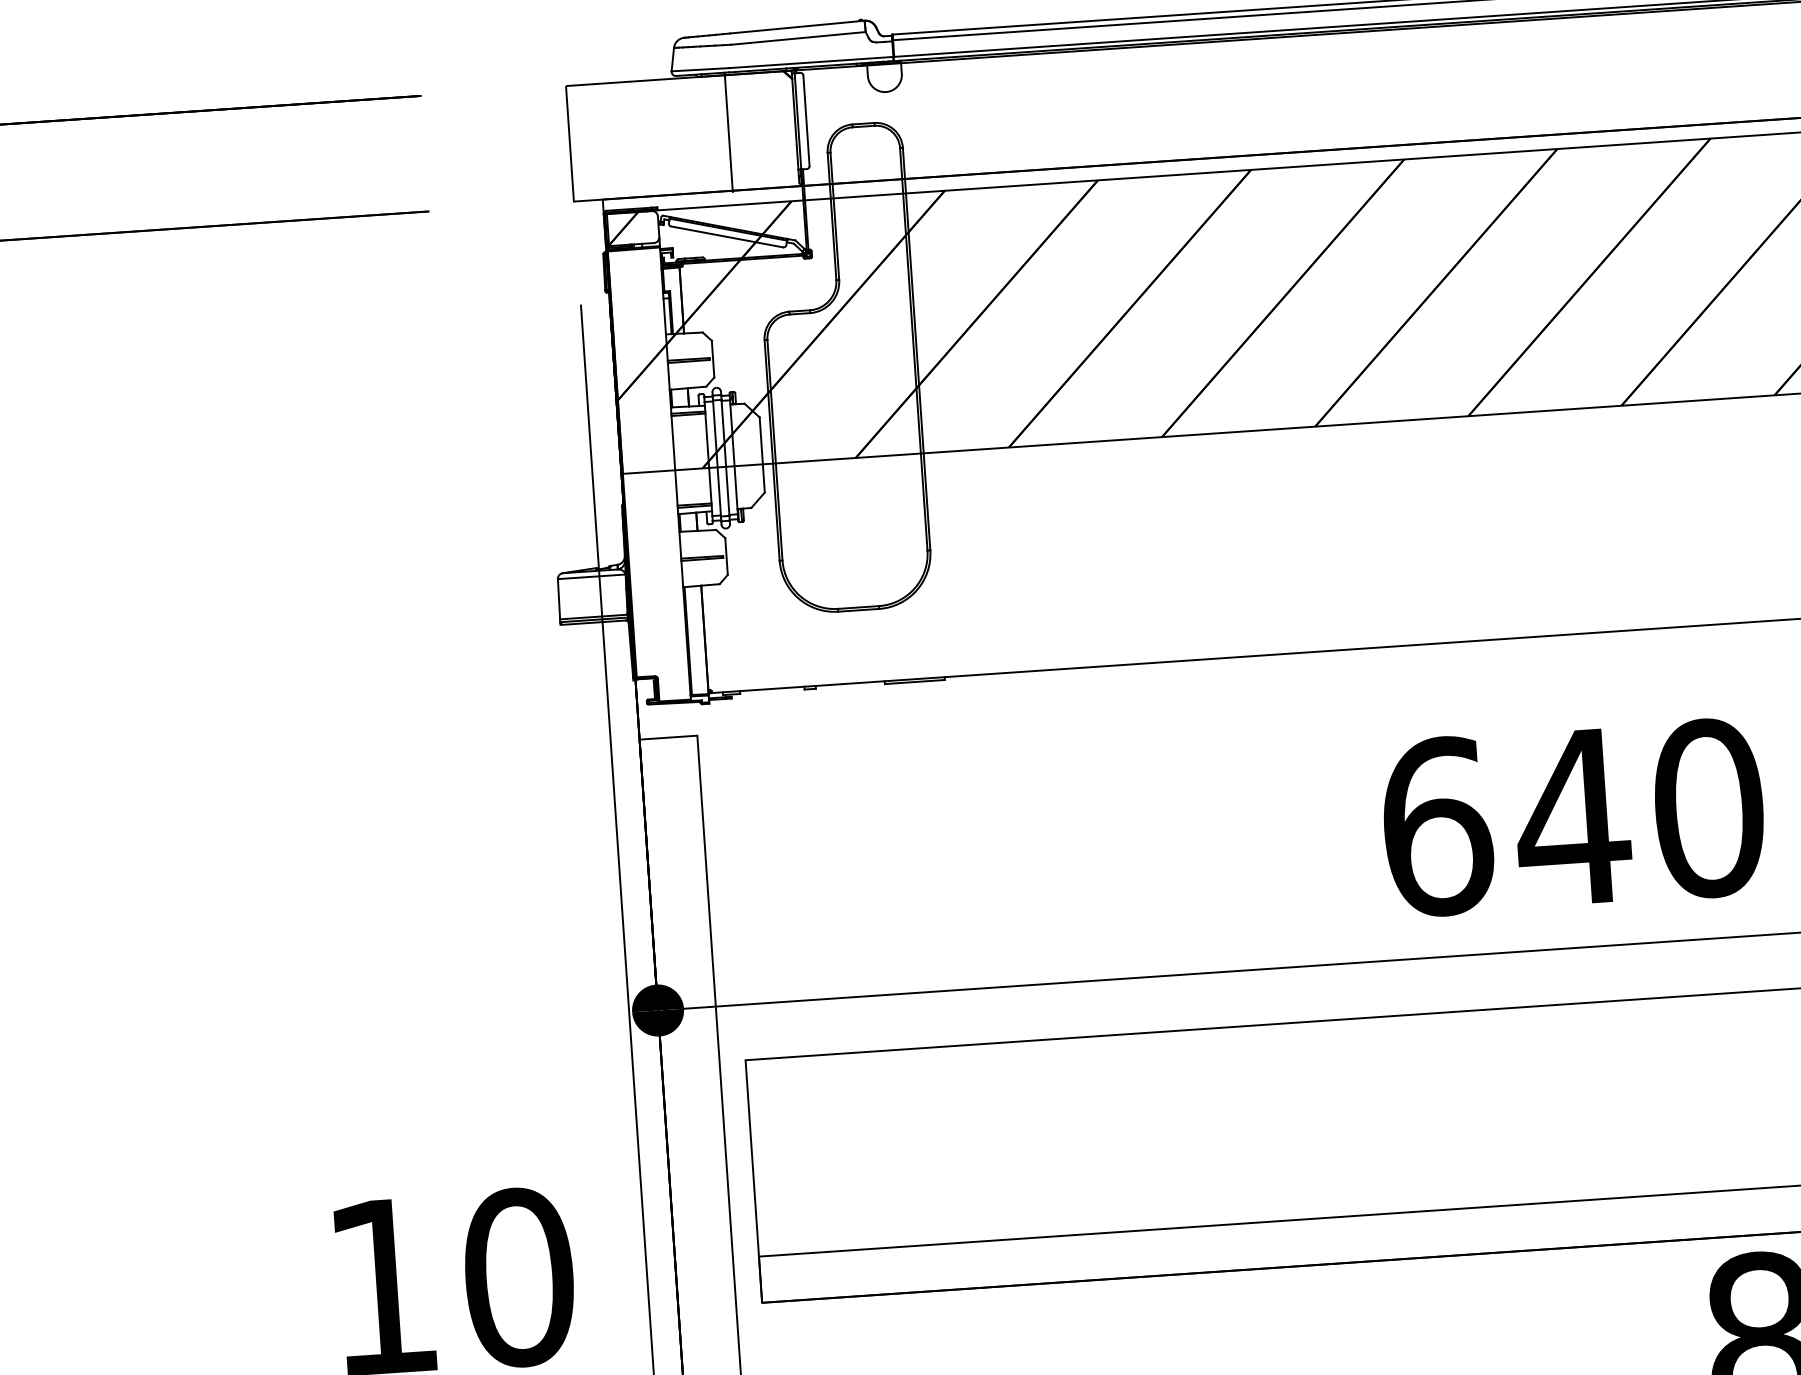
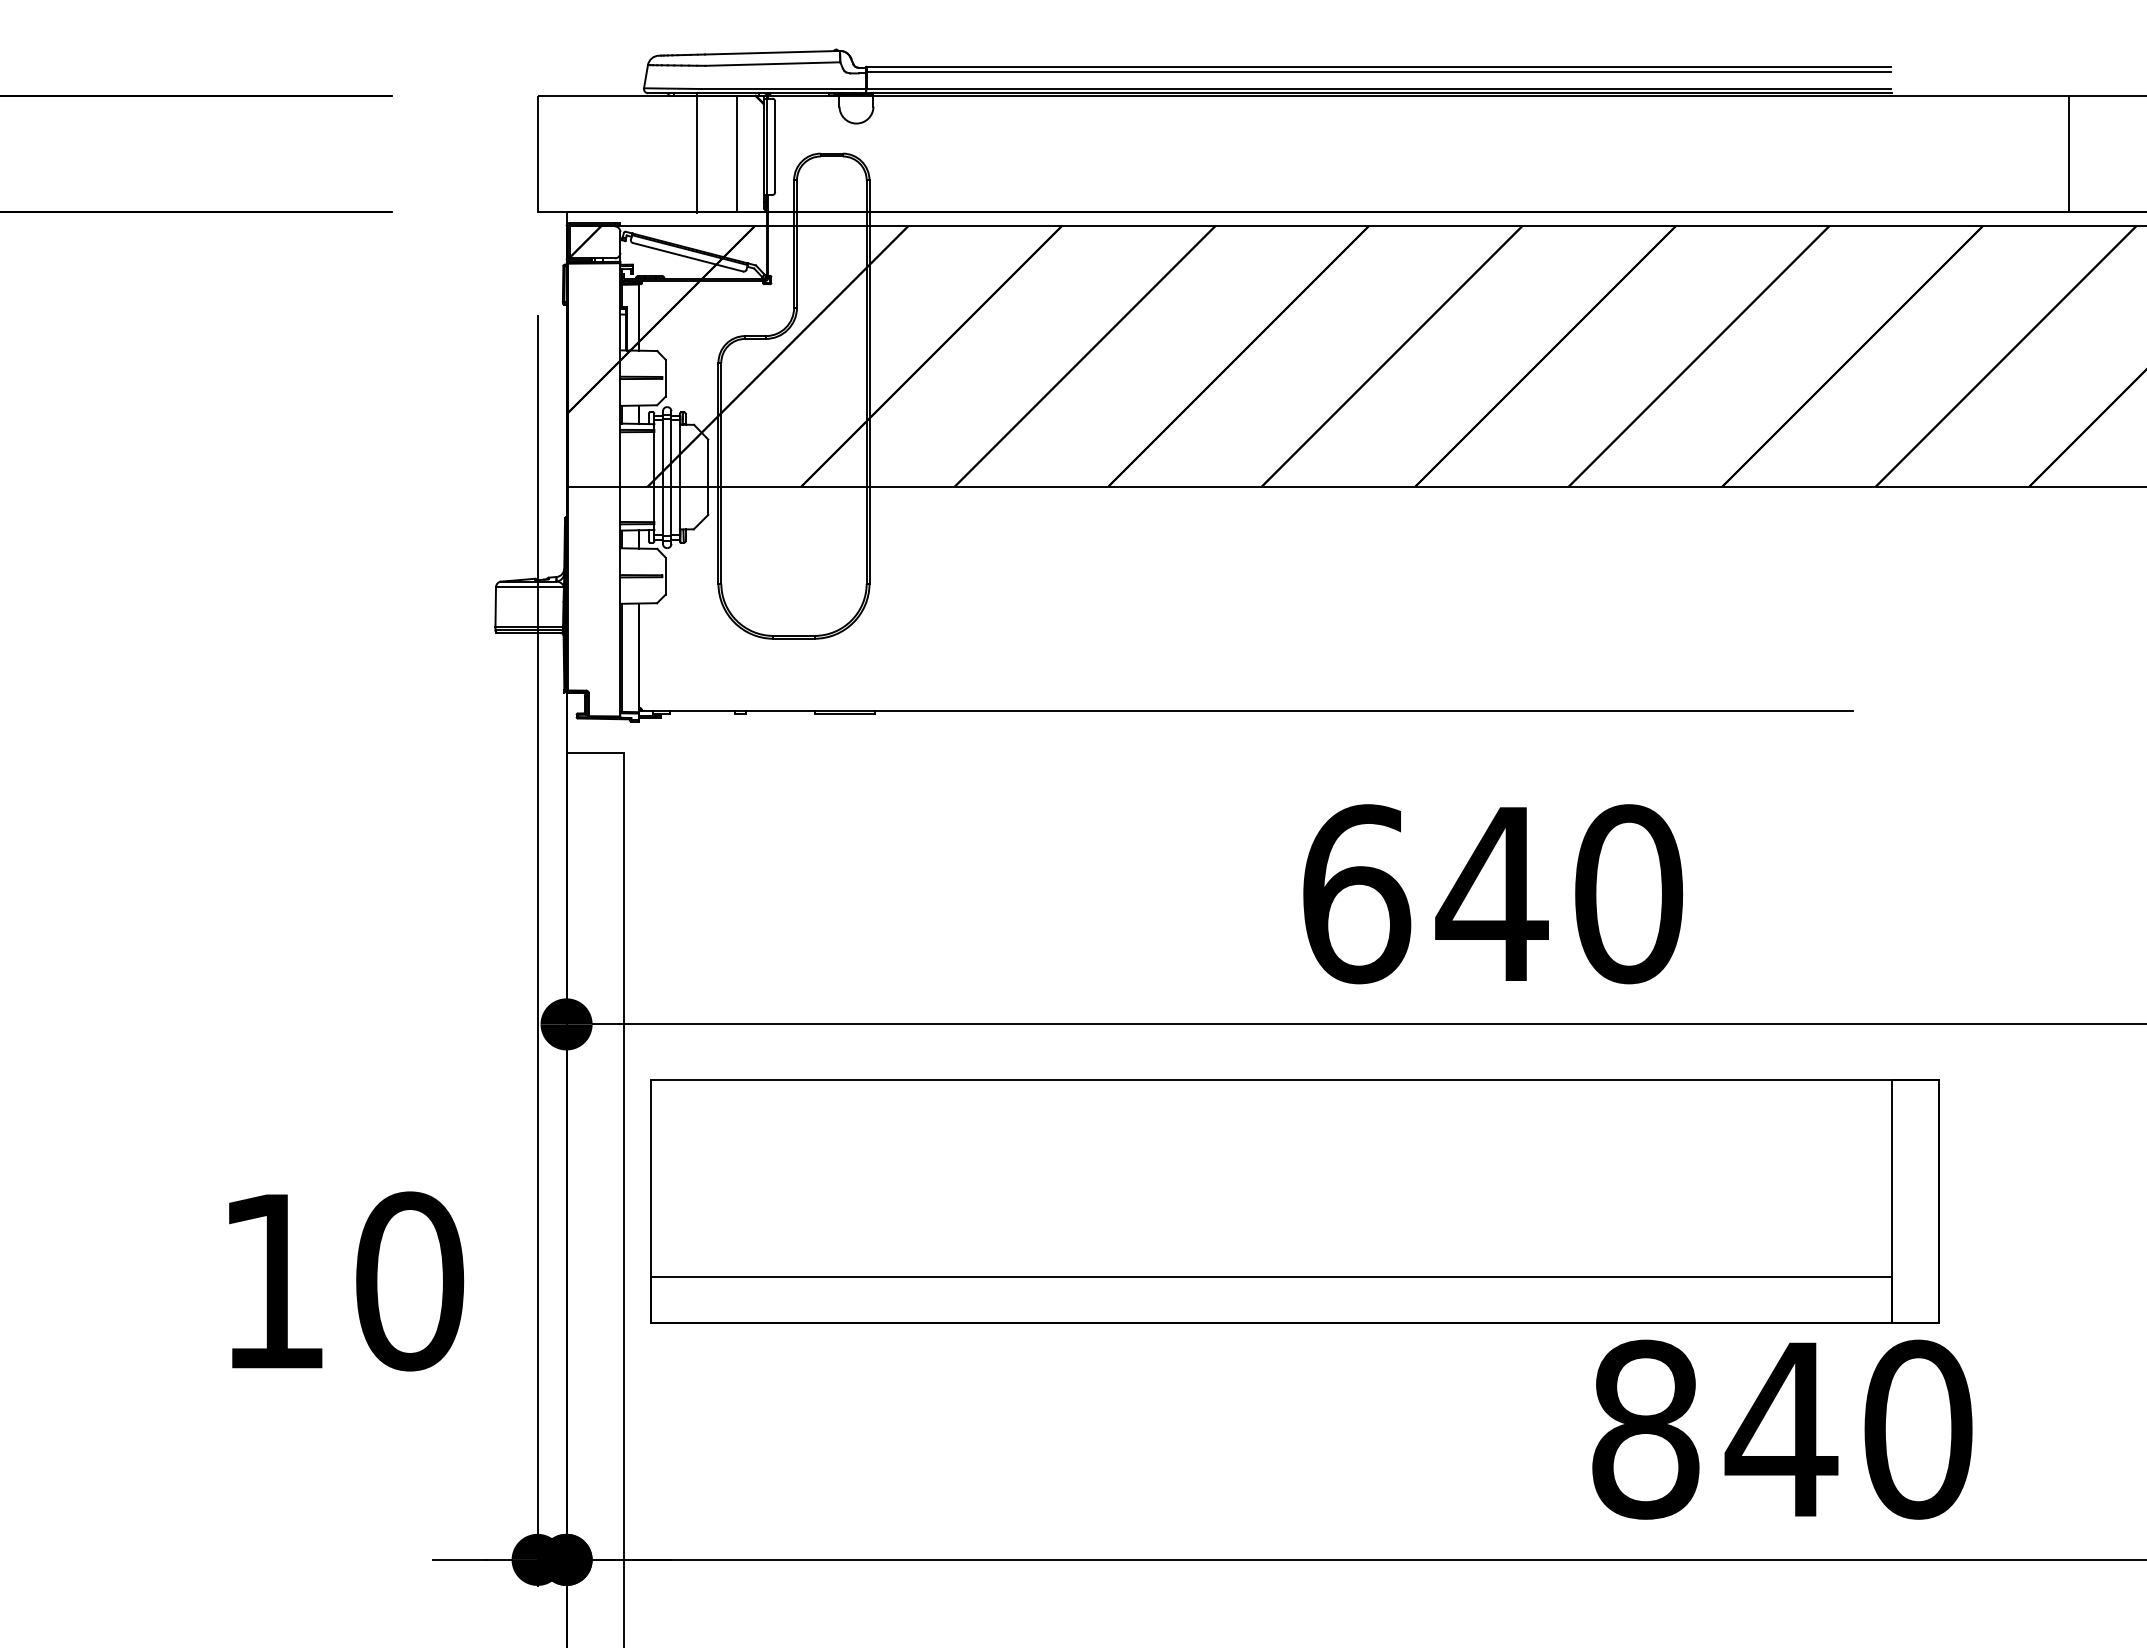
line: (769, 130) -> (737, 153), added

